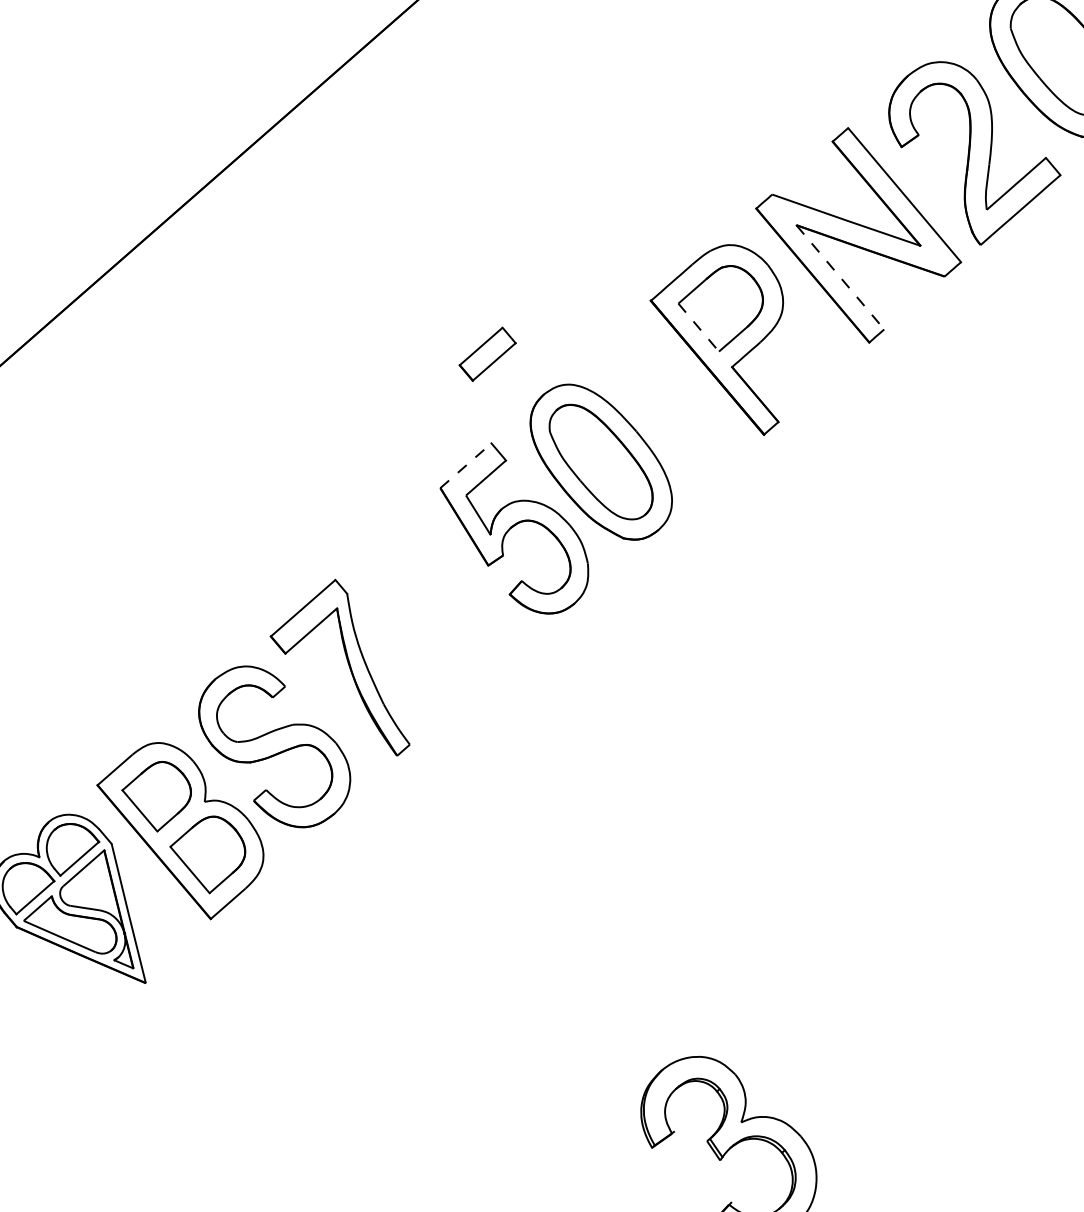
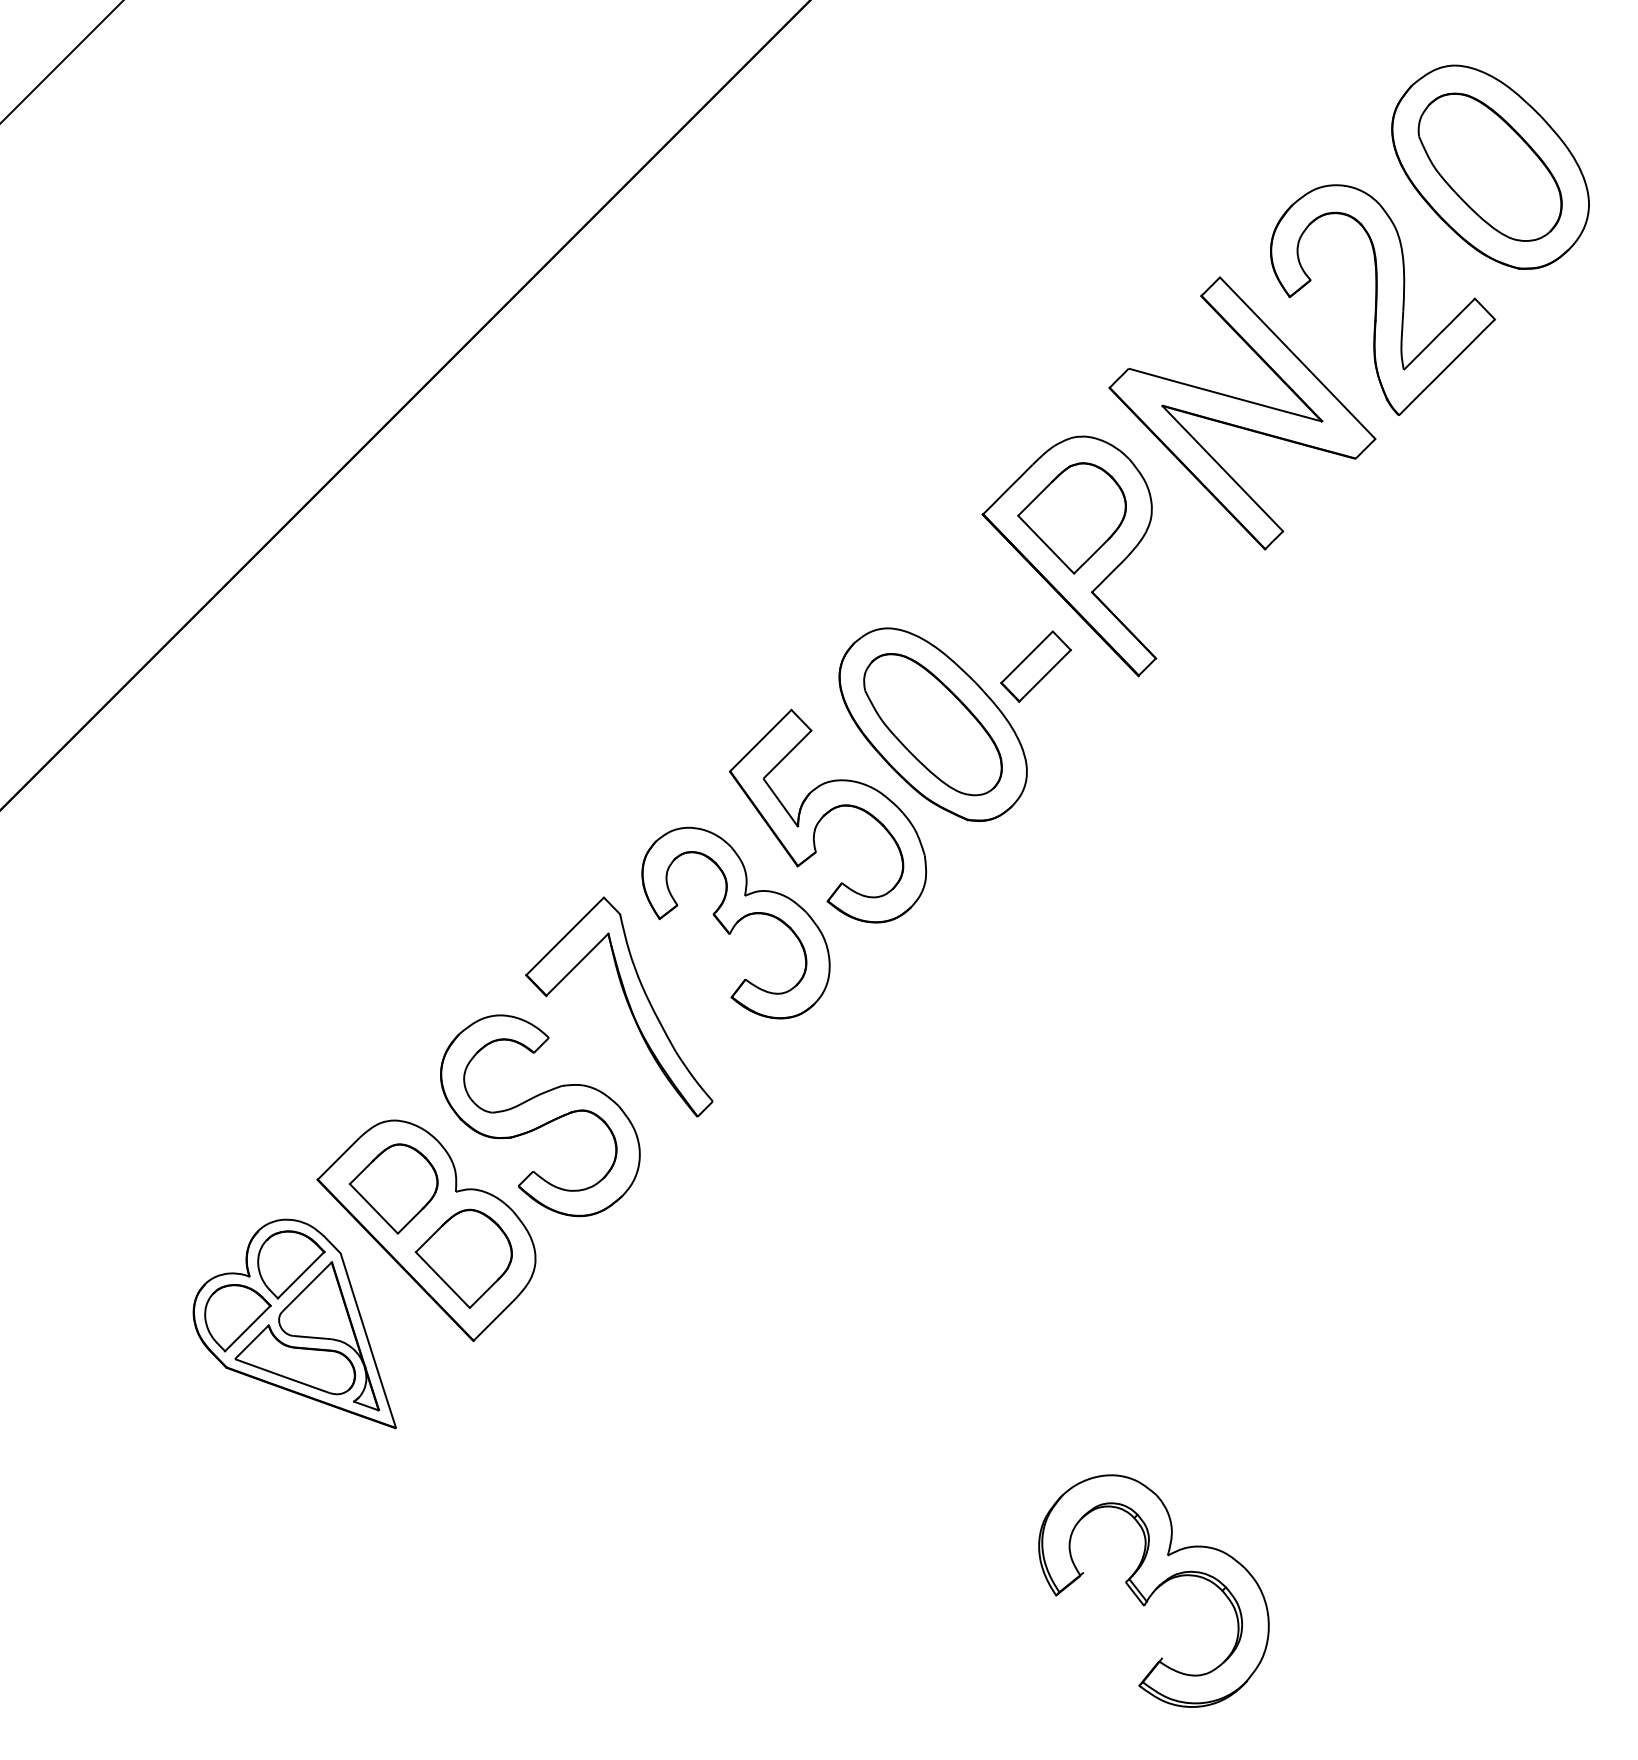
line: (840, 277) -> (1222, 468), dashed -> solid
line: (698, 328) -> (1046, 545), dashed -> solid
part: (487, 354) -> (1035, 666), moved
line: (465, 465) -> (760, 740), dashed -> solid
part: (436, 606) -> (735, 922), added

